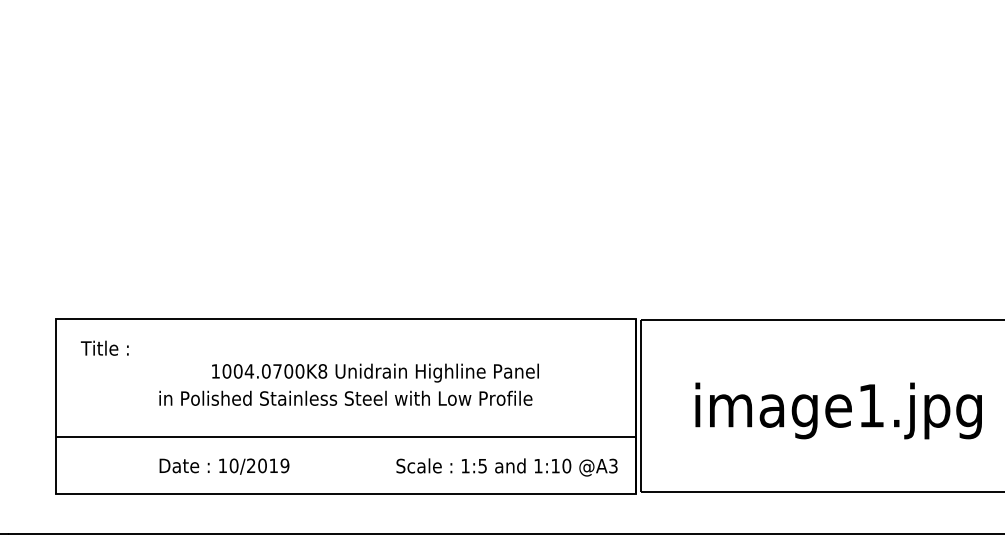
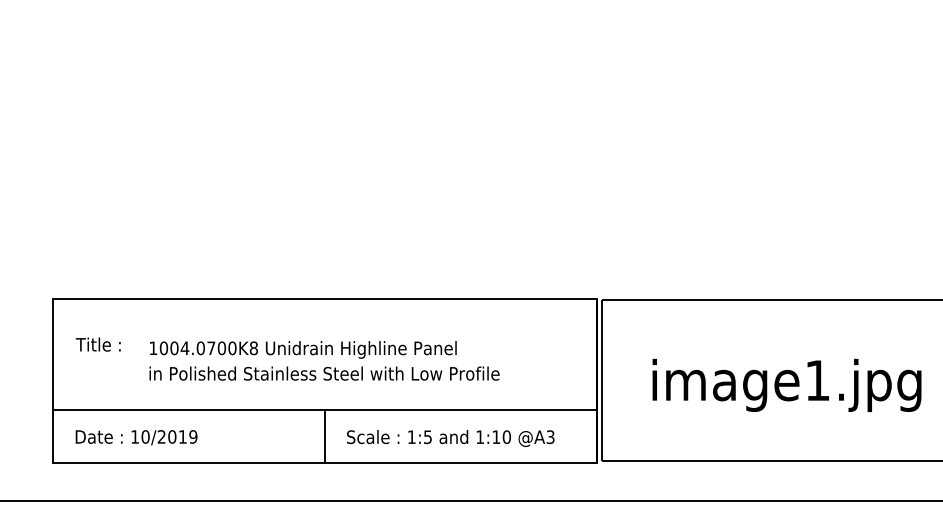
text: (103, 348) -> (97, 344), moved
text: (375, 372) -> (303, 349), moved
line: (345, 465) -> (324, 436), added
text: (224, 466) -> (136, 437), moved
text: (506, 467) -> (450, 438), moved

